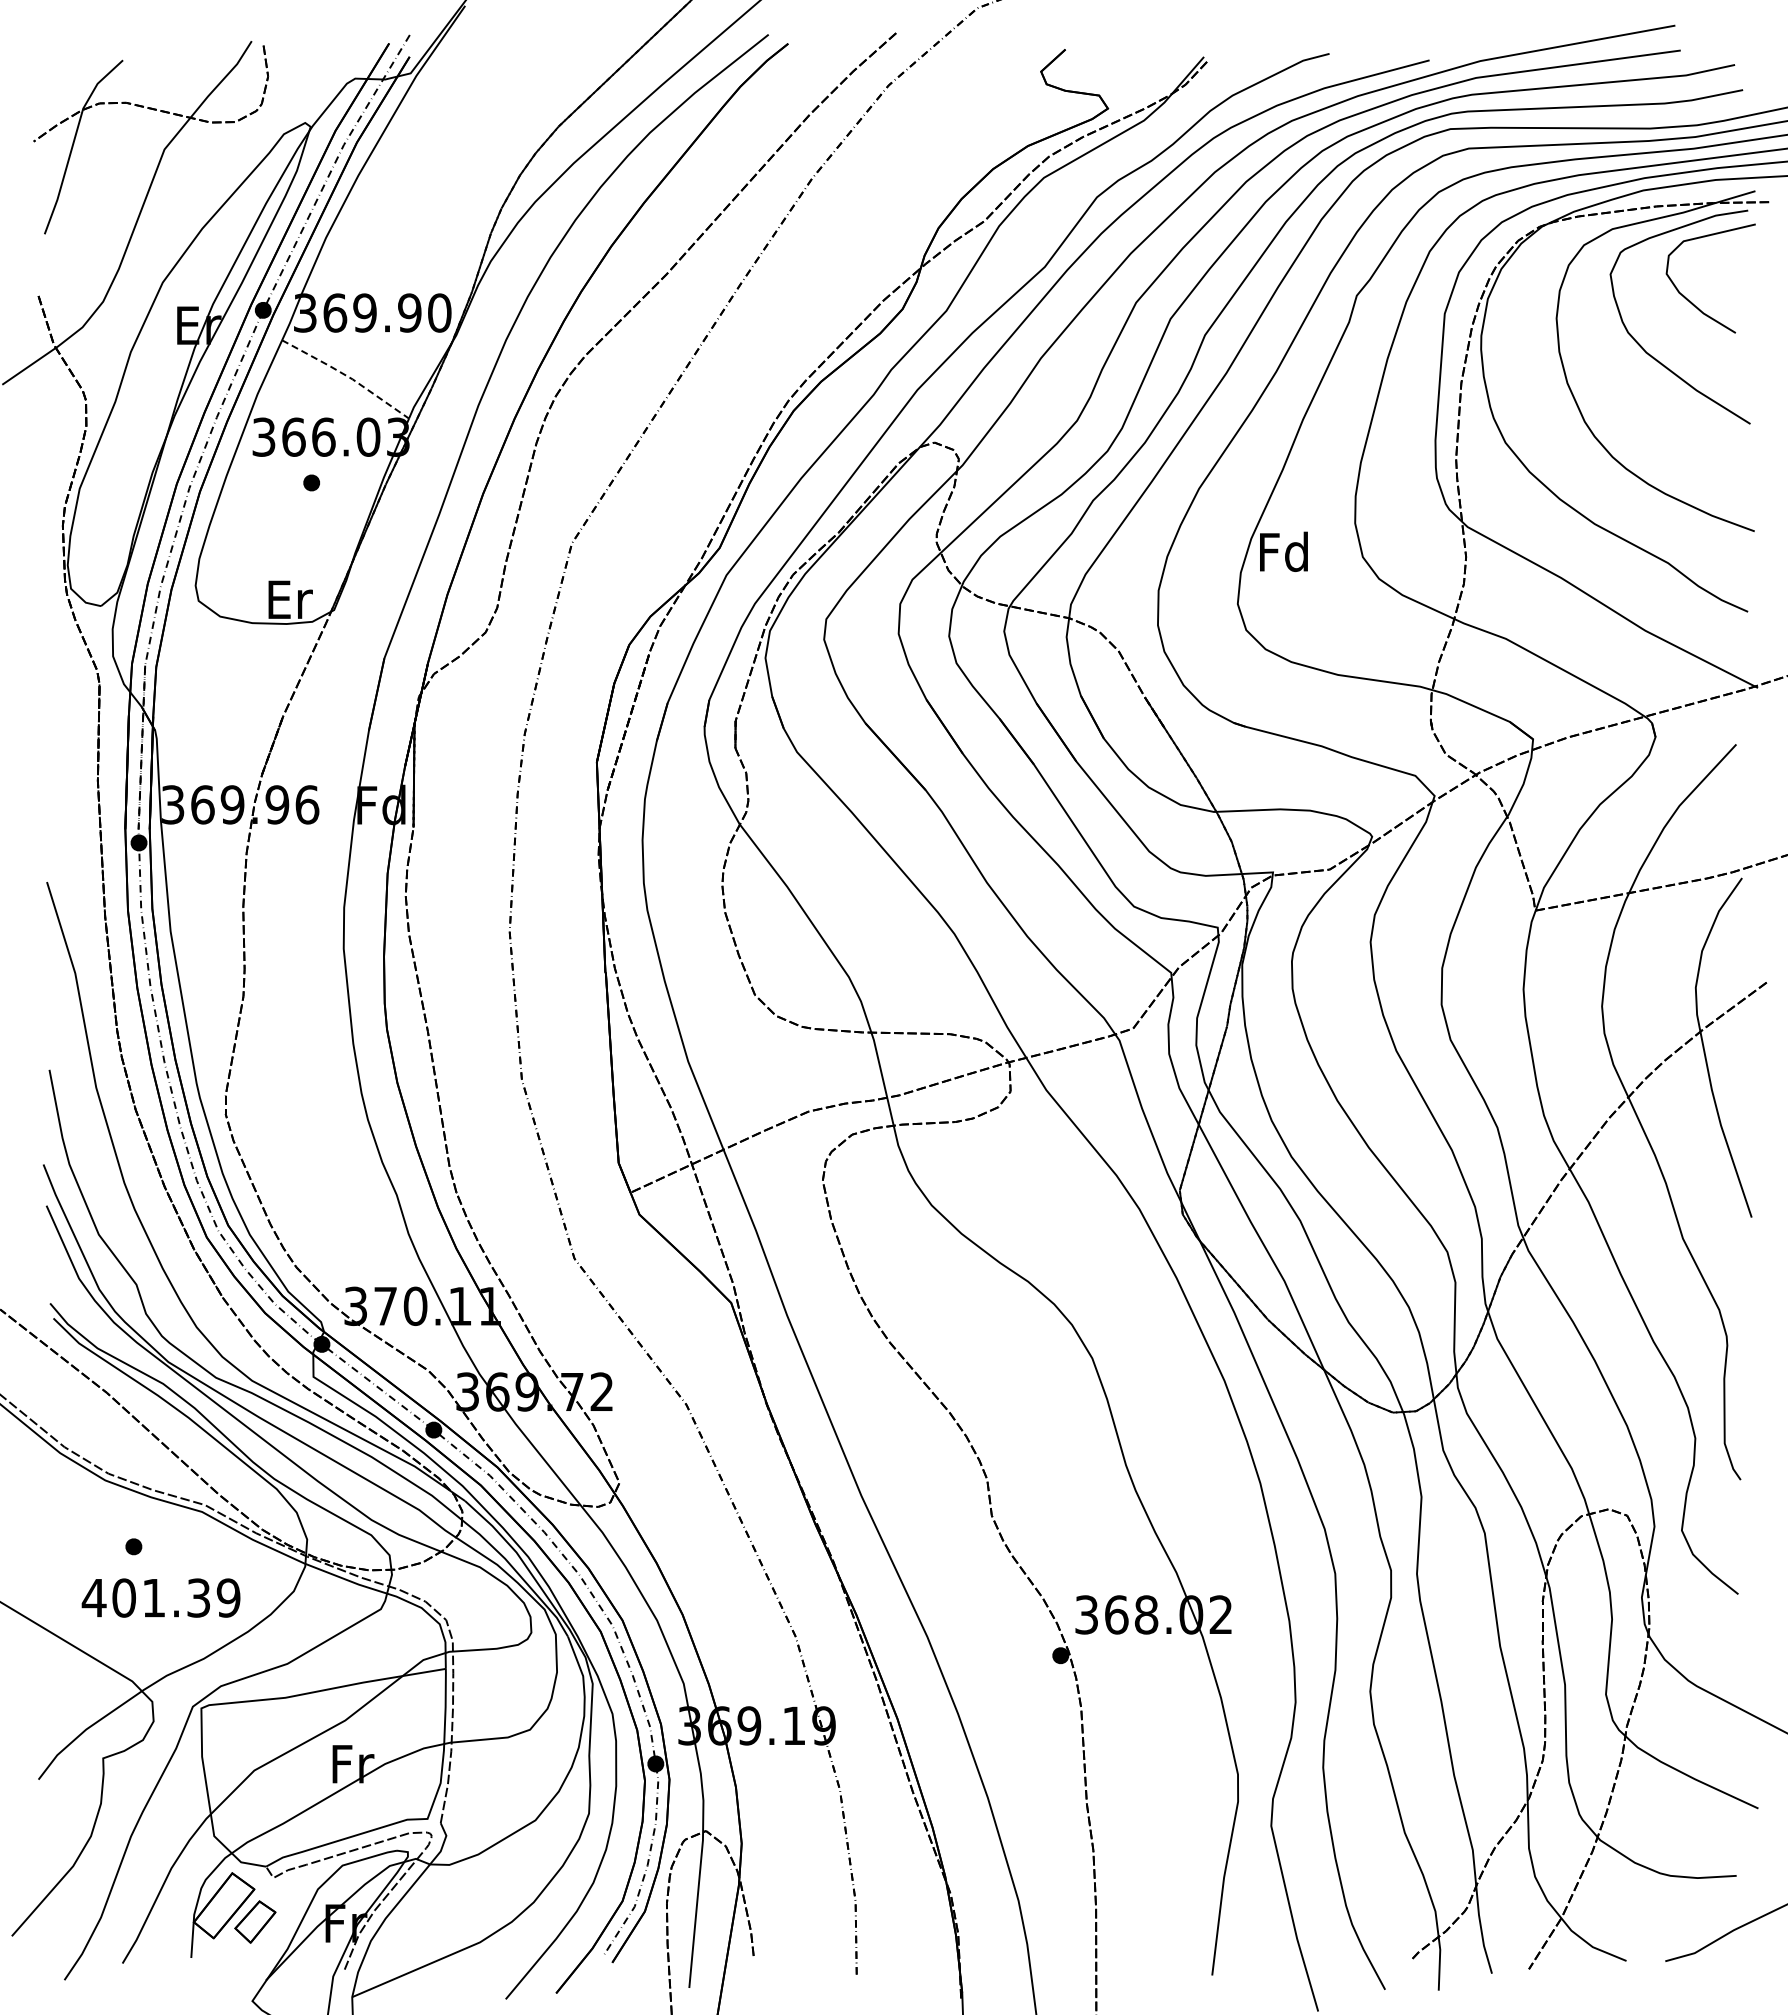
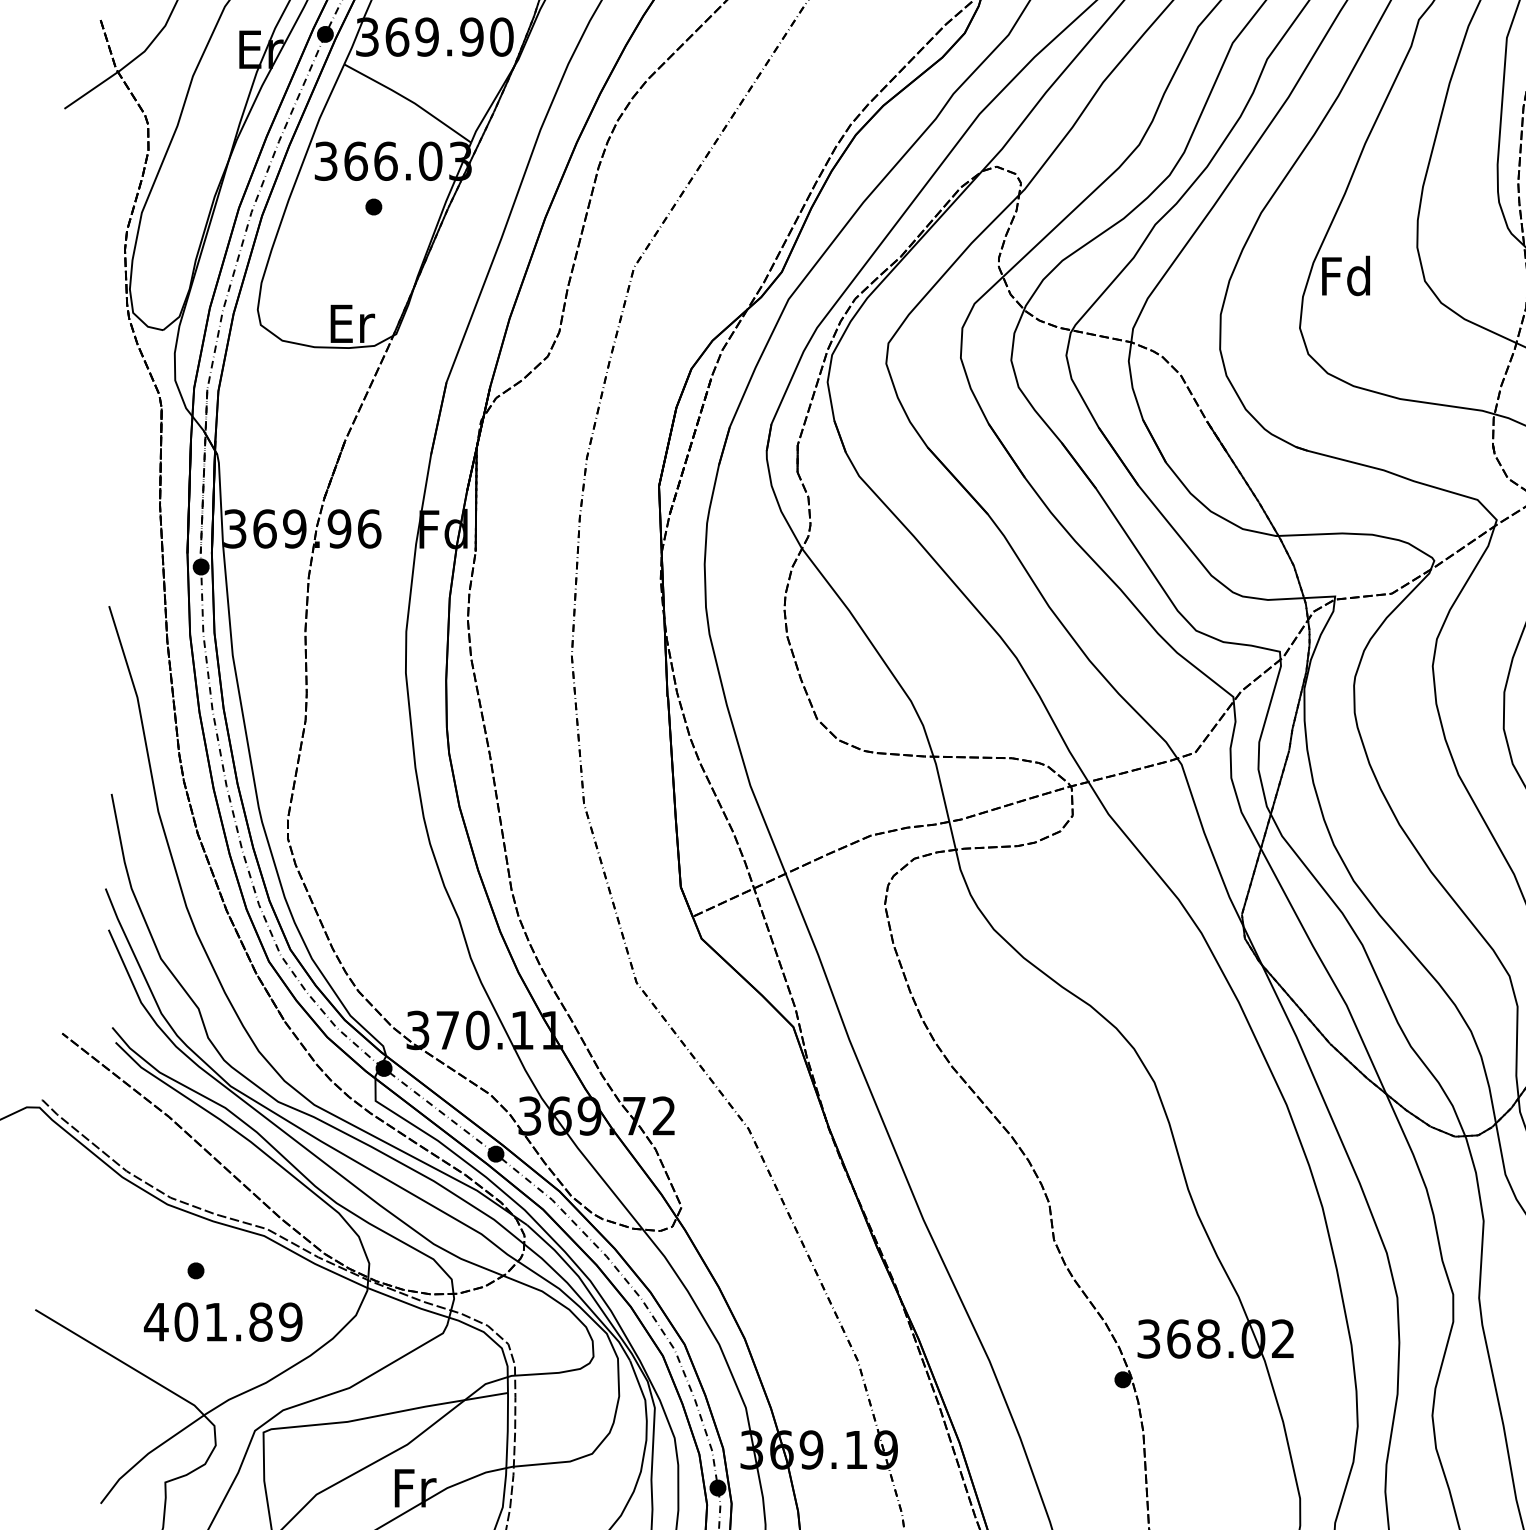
line: (347, 376) -> (409, 100), dashed -> solid
text: (198, 1597) -> (260, 1321), 401.39 -> 401.89

